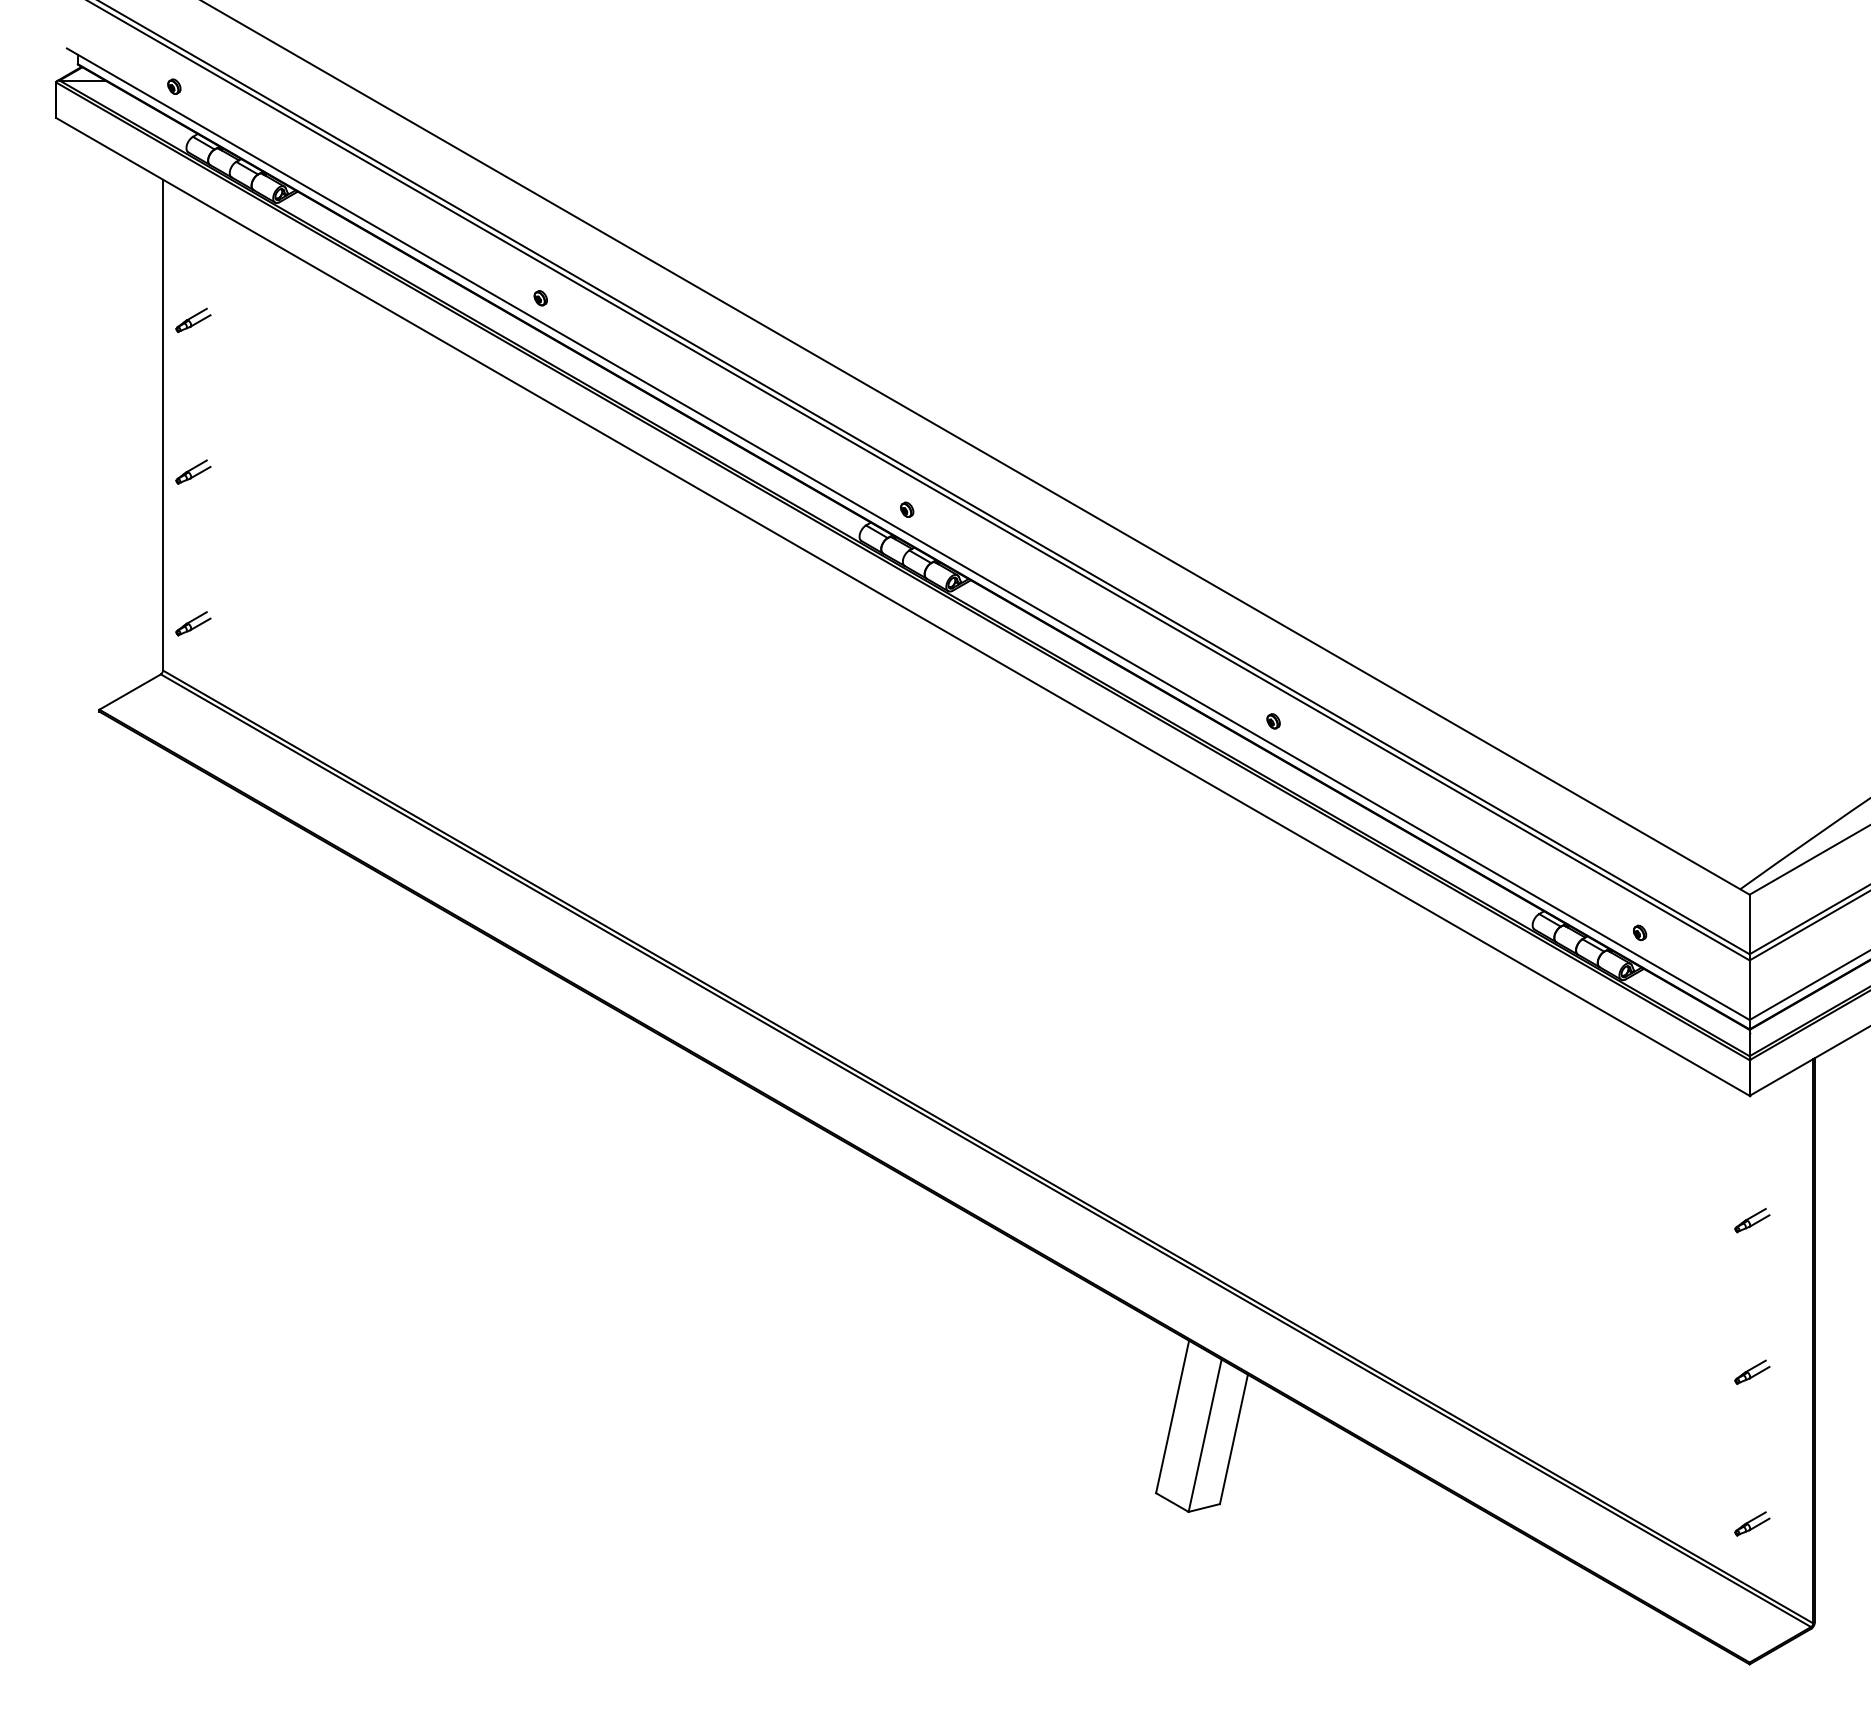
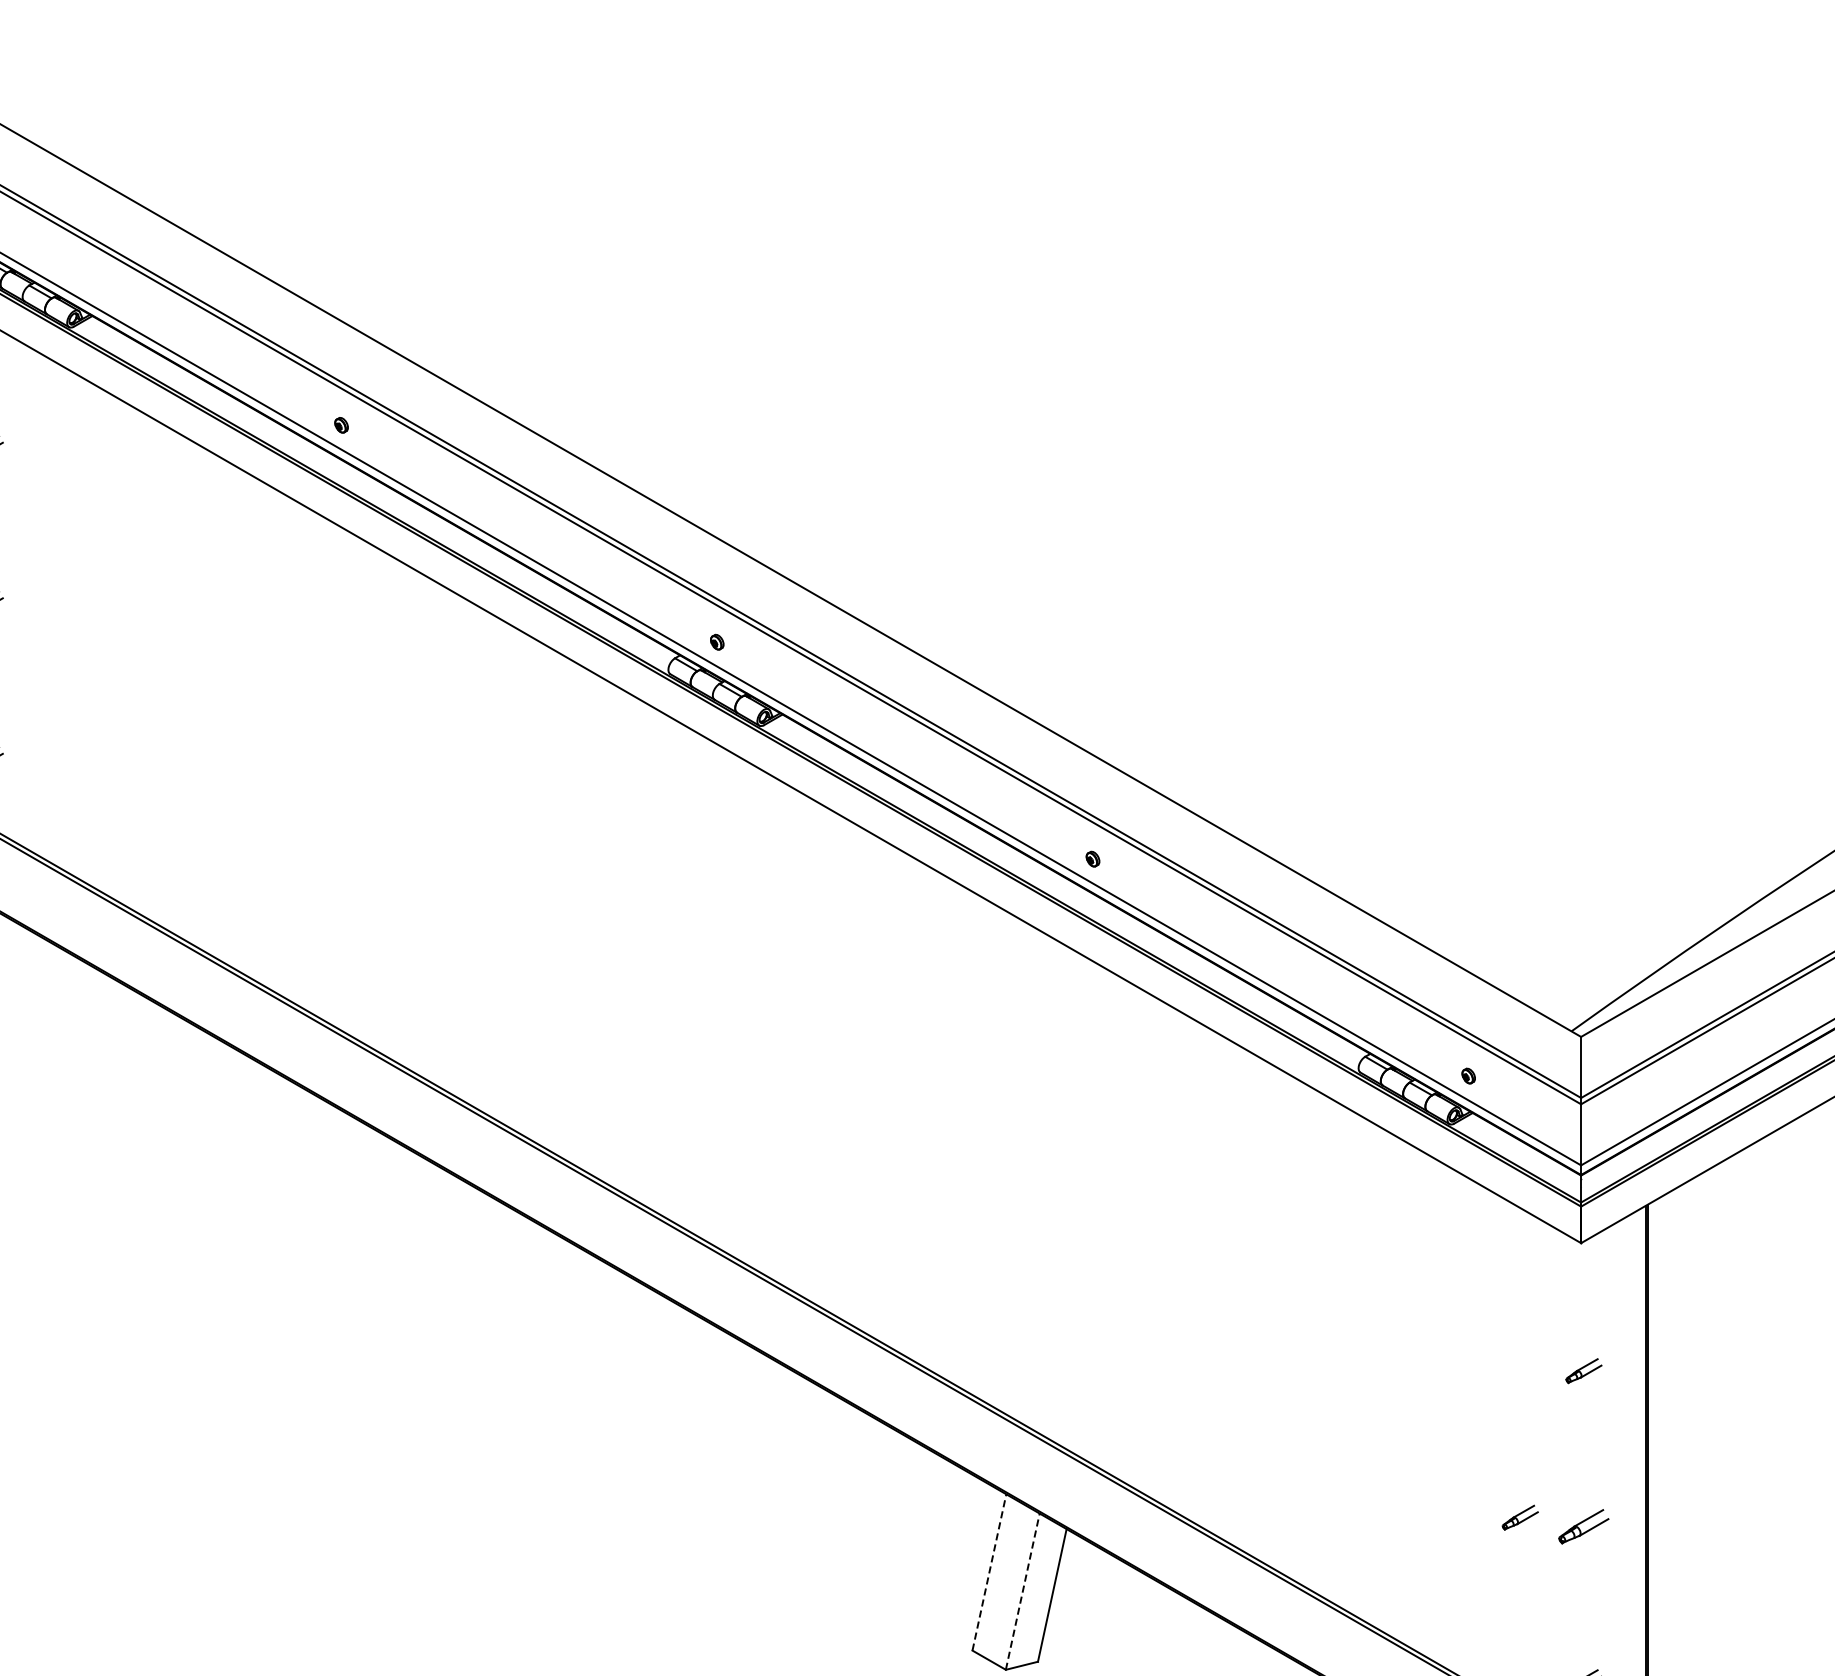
part: (1690, 1363) -> (1520, 1517), added
part: (1752, 1371) -> (1584, 1525), size x1.4
line: (1172, 1416) -> (989, 1571), solid -> dashed
line: (1205, 1435) -> (1023, 1591), solid -> dashed

